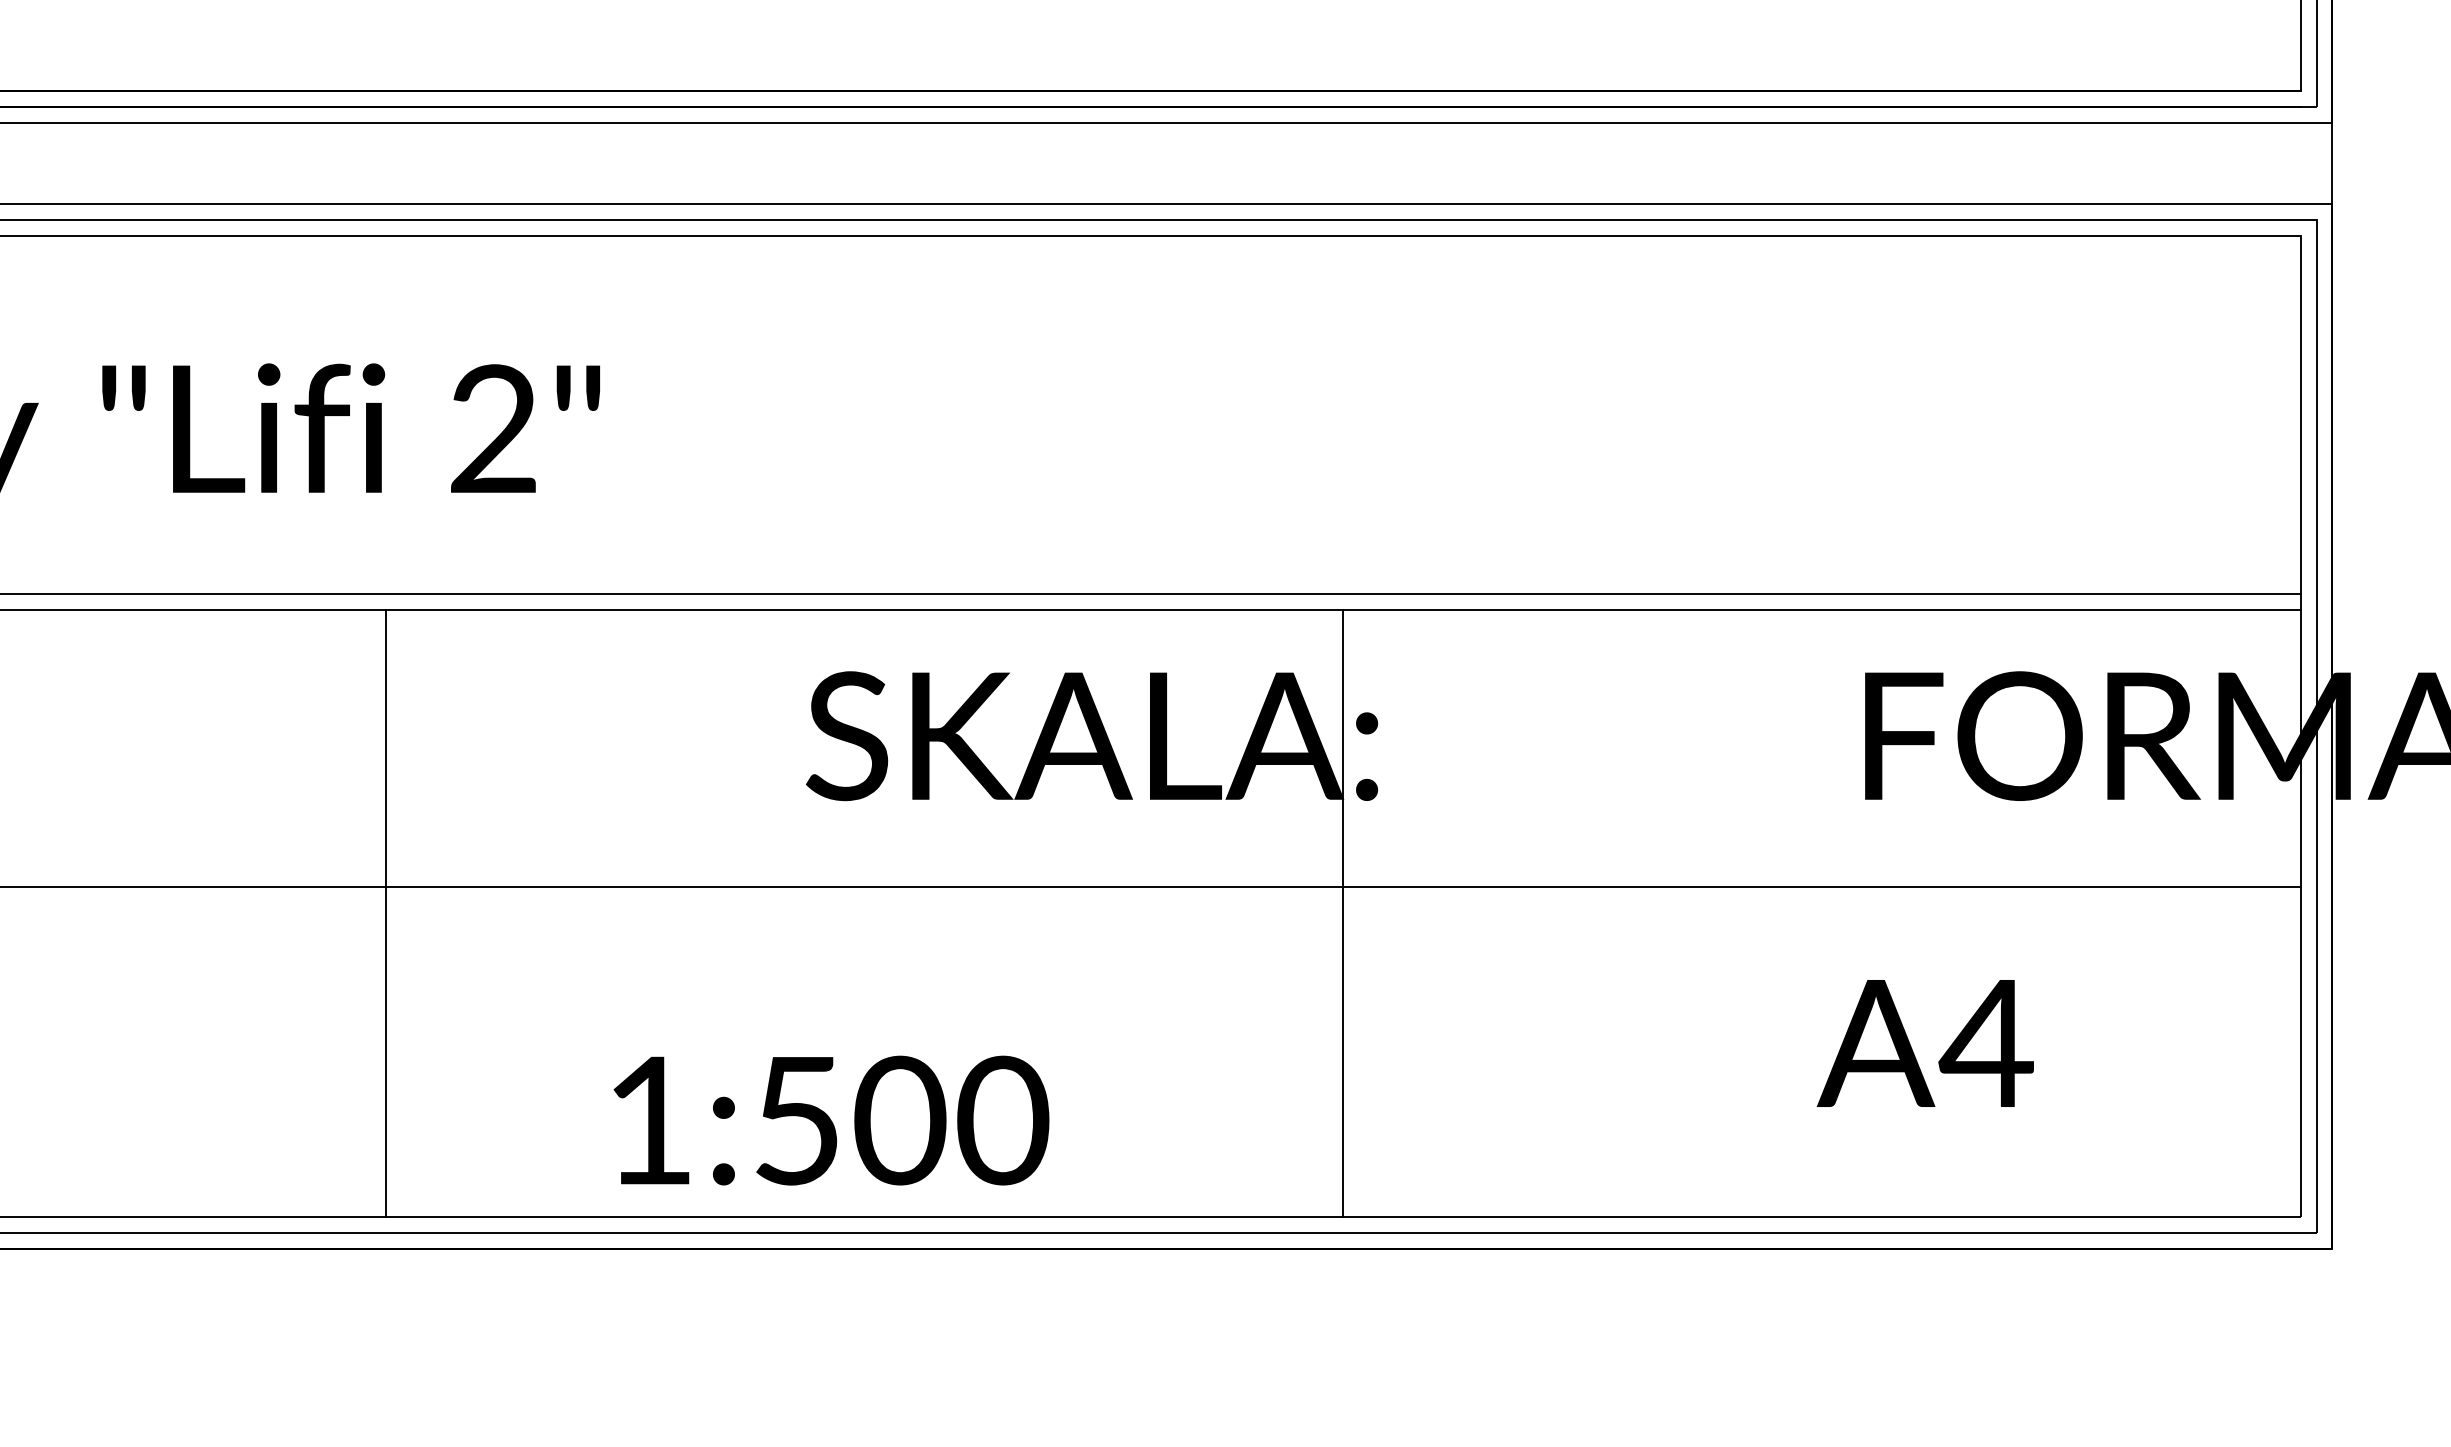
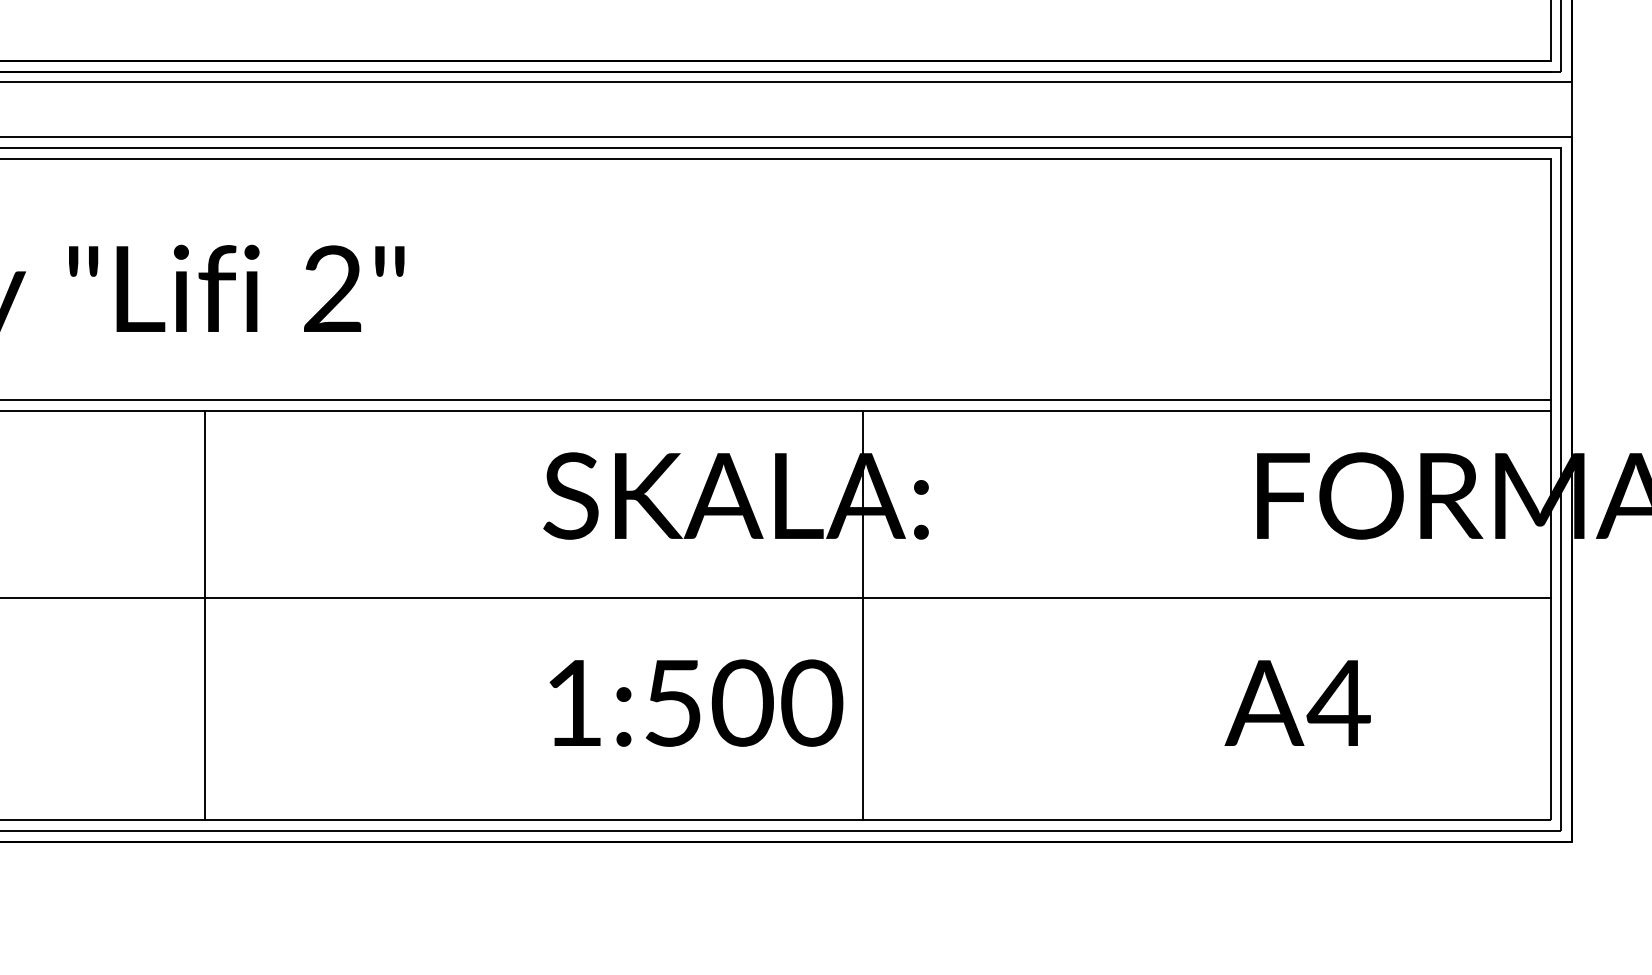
line: (384, 913) -> (204, 615), moved
line: (1343, 913) -> (863, 615), moved
text: (831, 1119) -> (696, 702), moved

